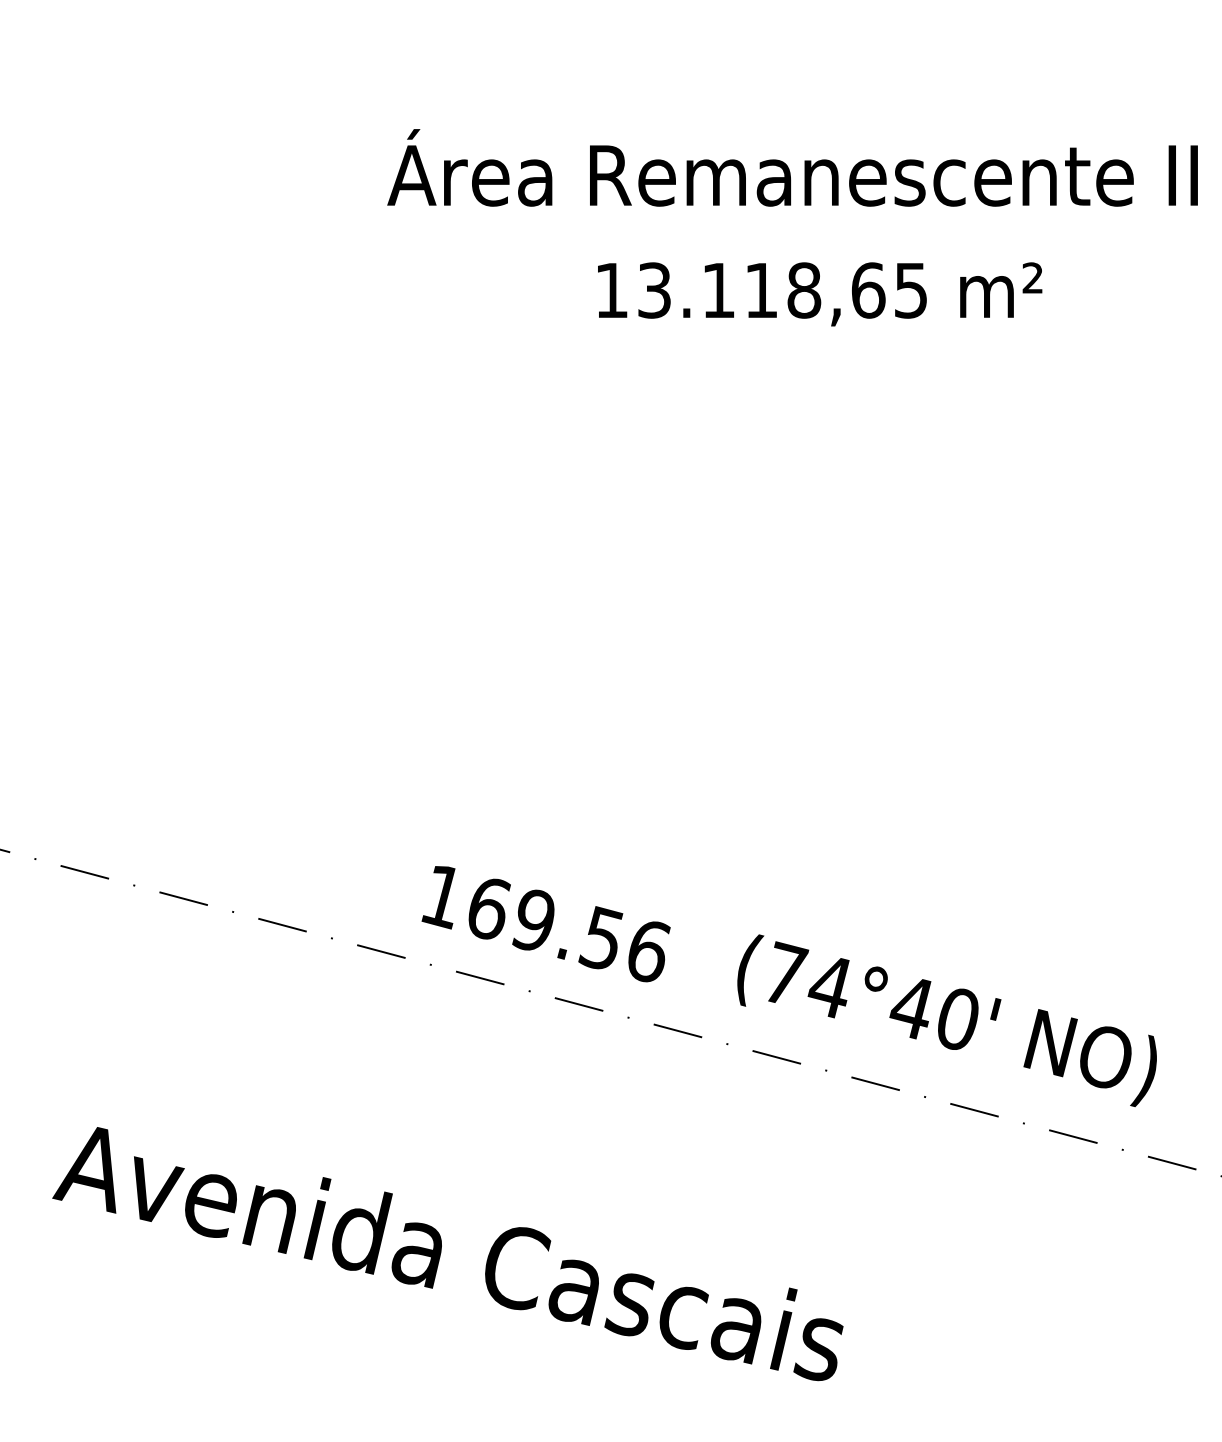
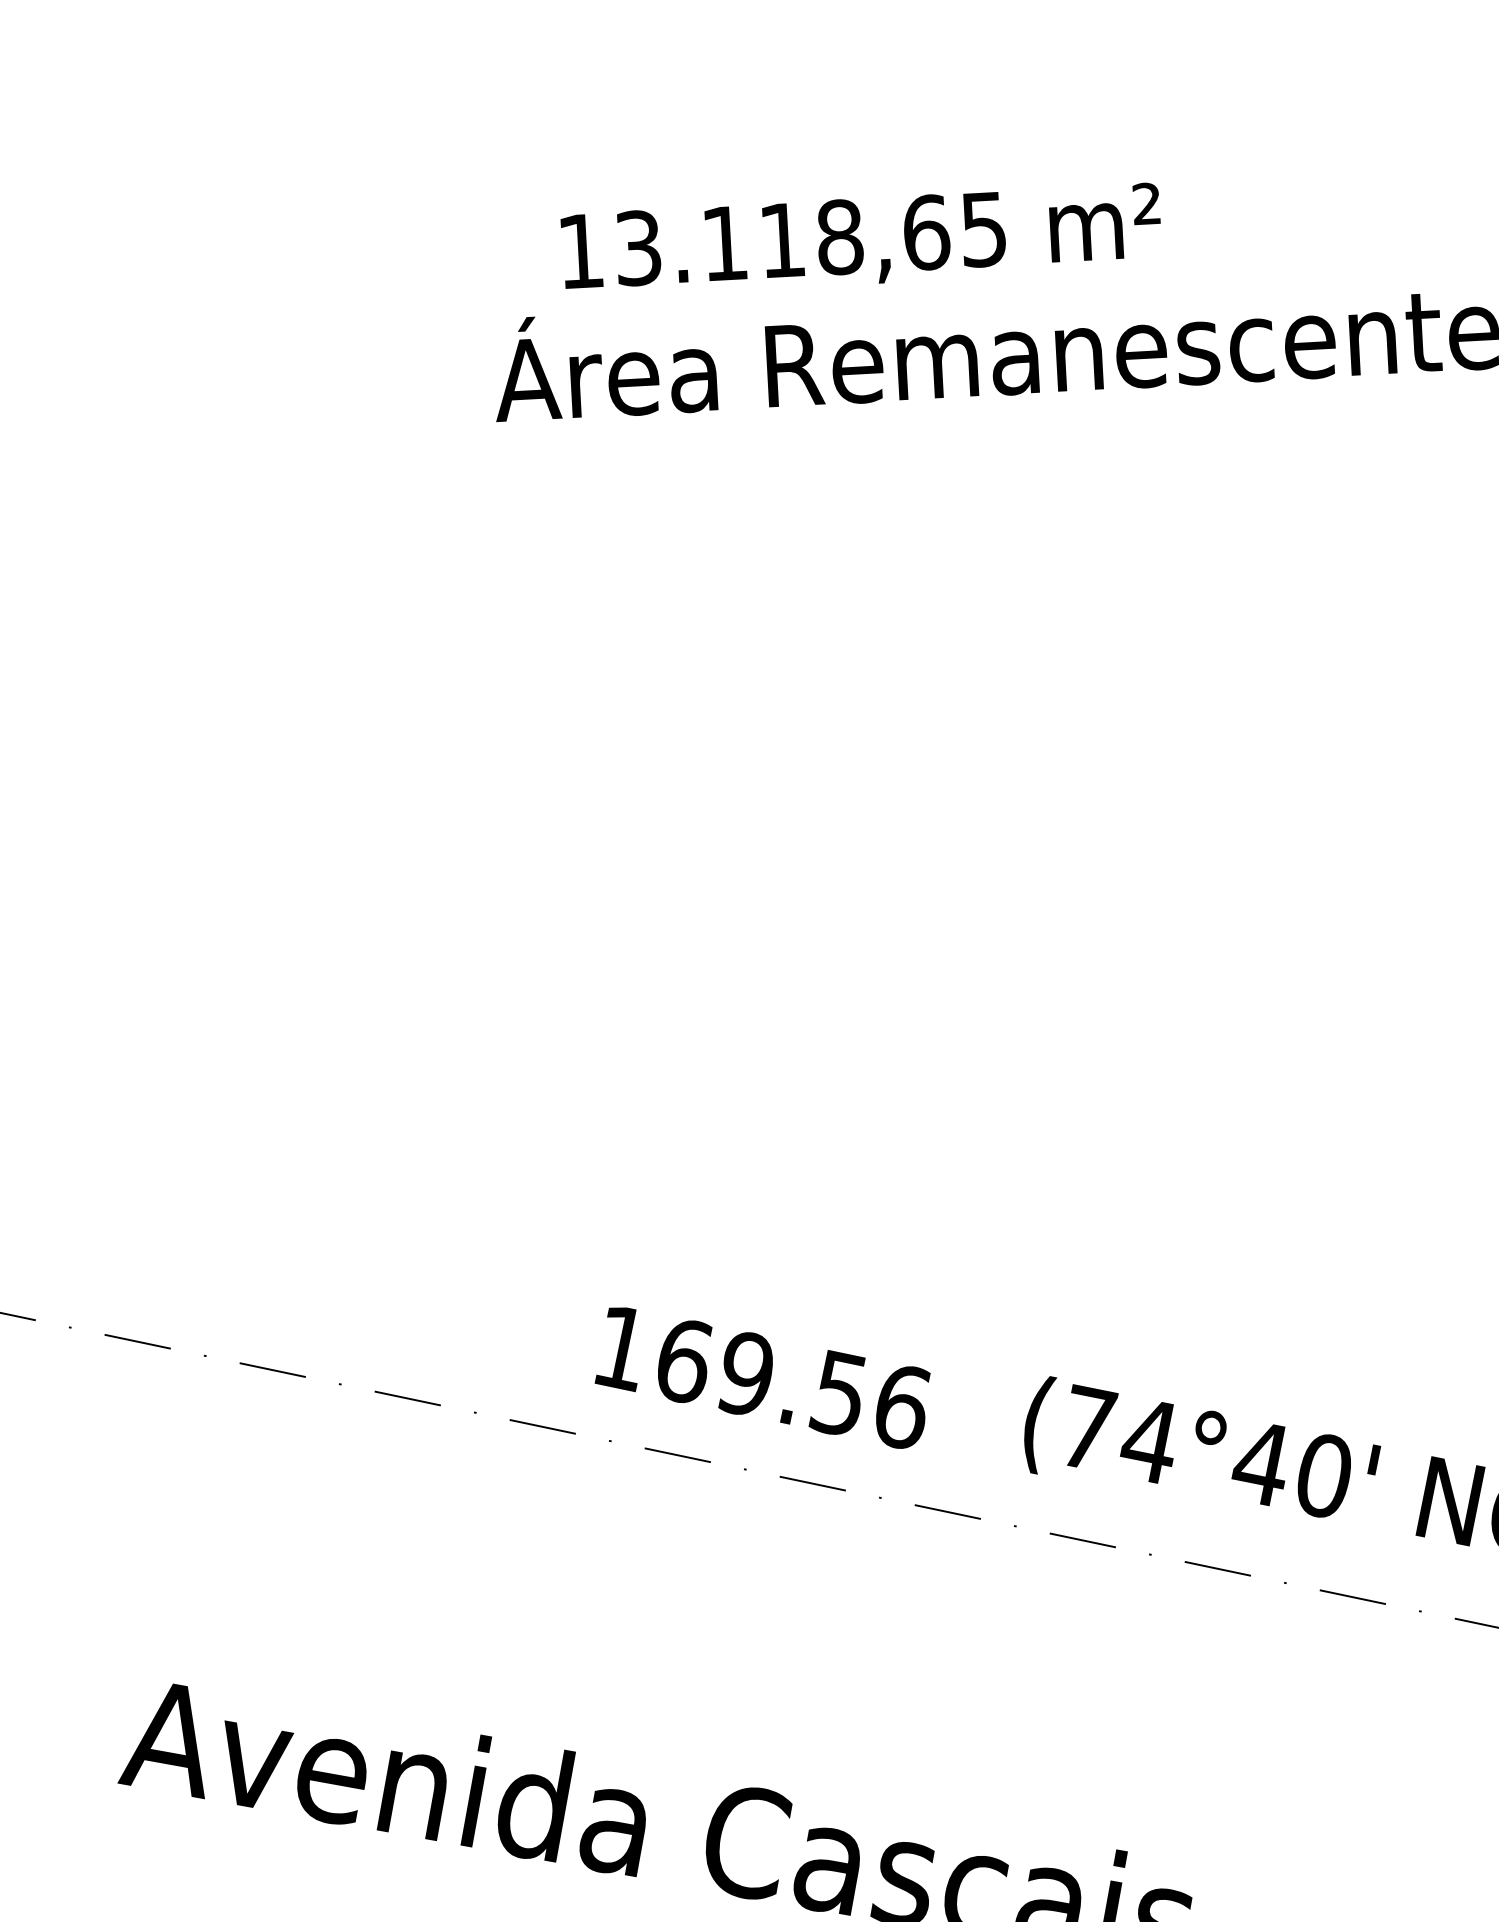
text: (820, 294) -> (862, 241), moved

